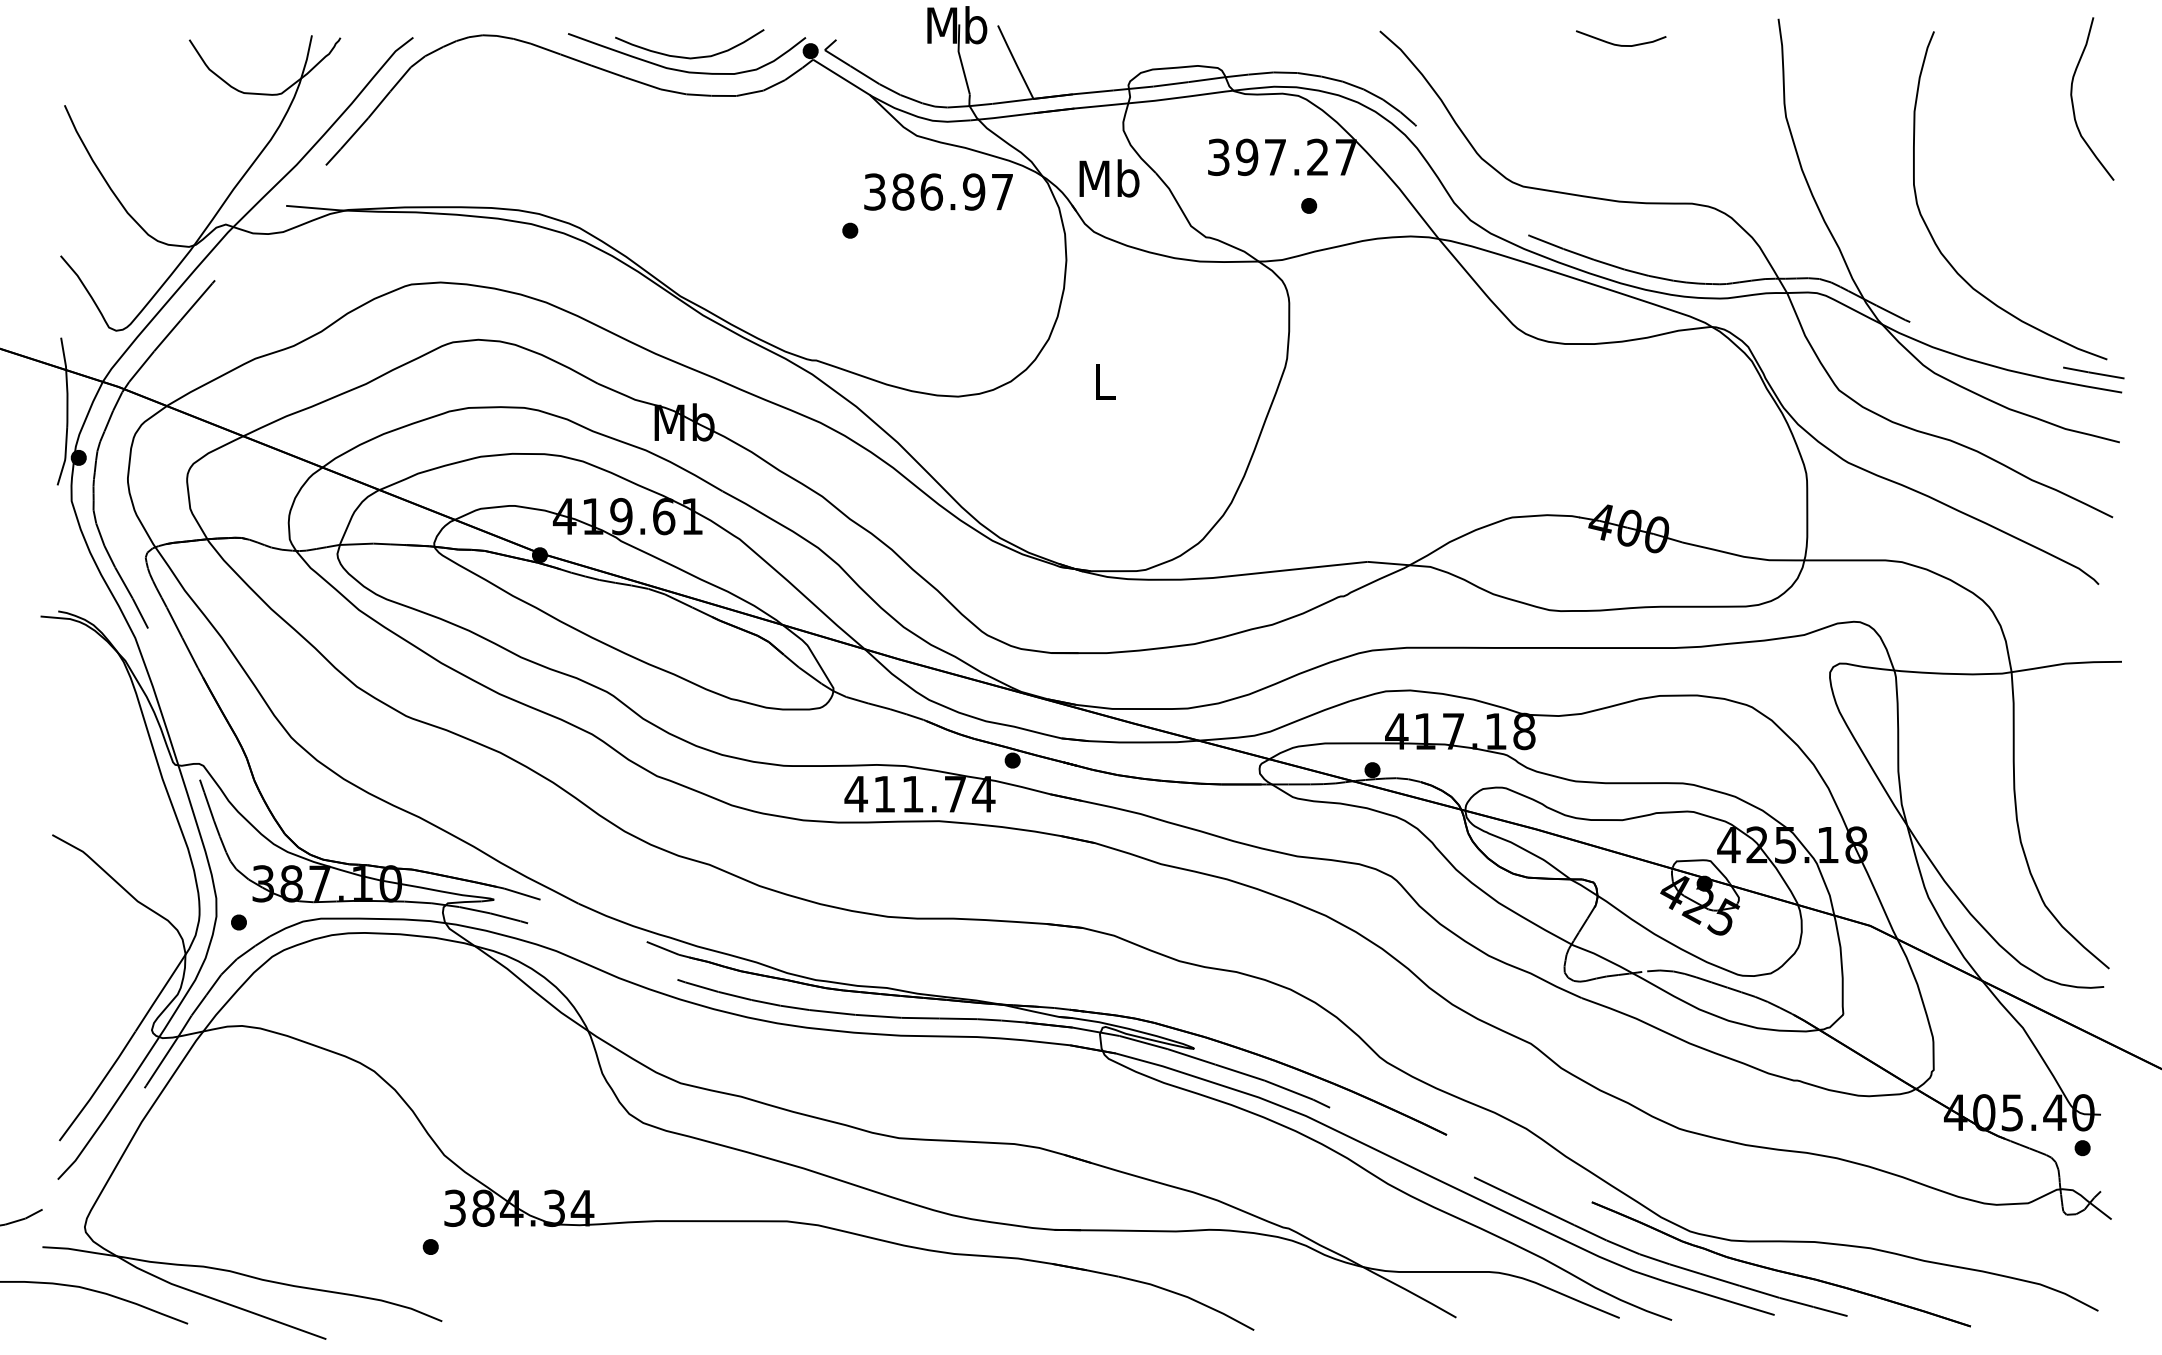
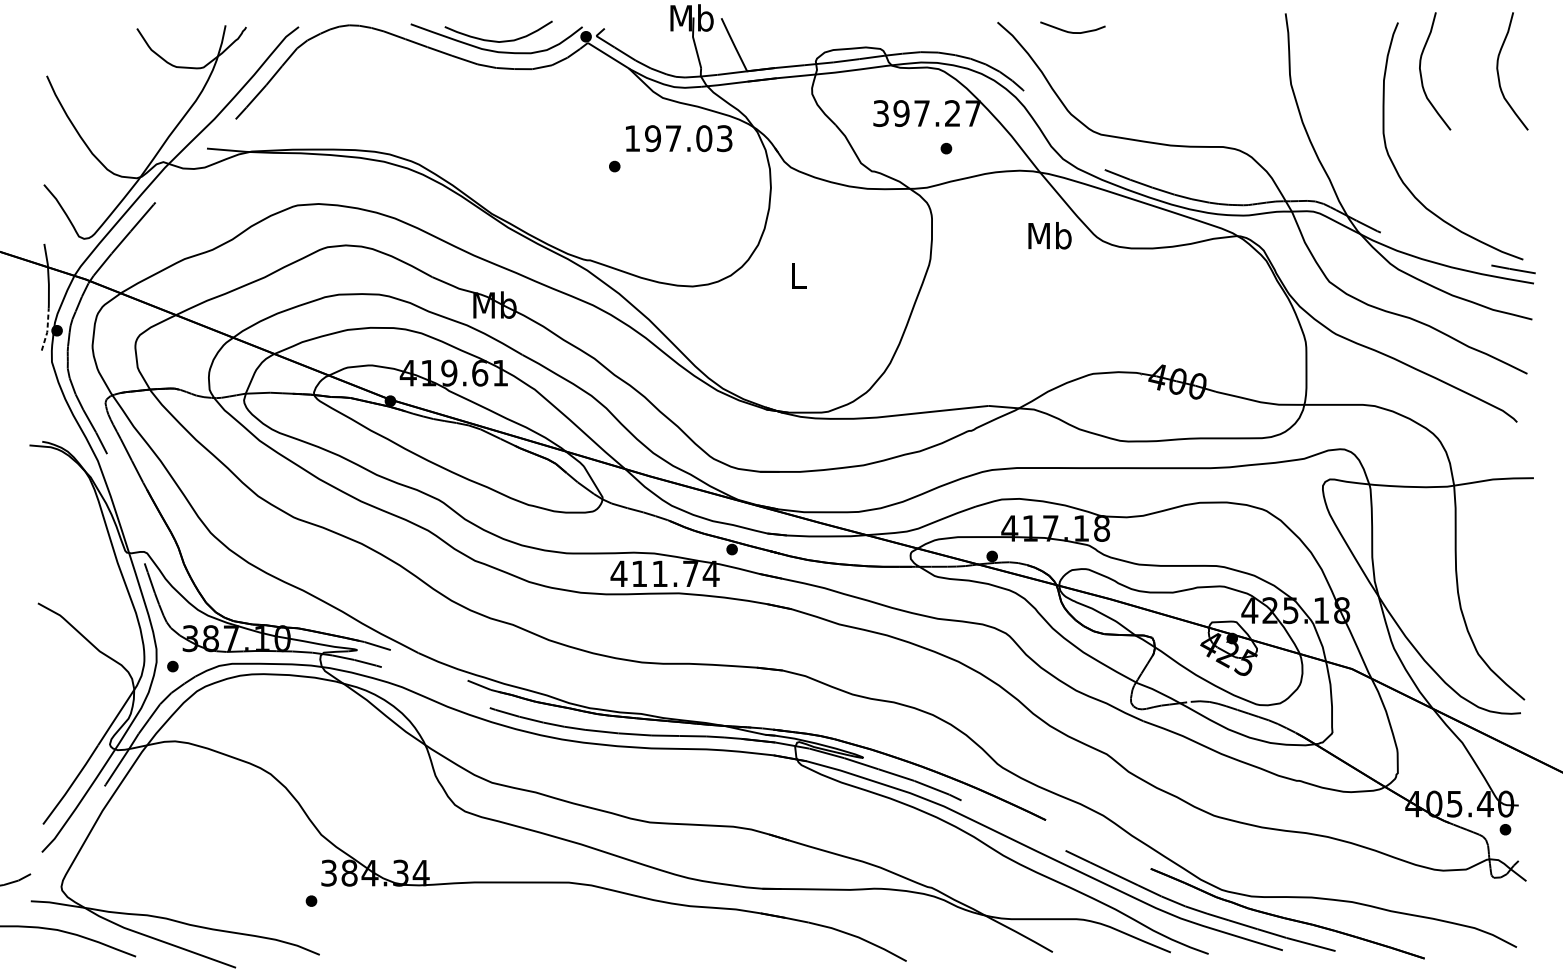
curve: (1620, 44) -> (1072, 31), moved
curve: (1966, 101) -> (1421, 73), added
text: (1109, 178) -> (1050, 235), moved
text: (938, 191) -> (678, 138), 386.97 -> 197.03
line: (65, 457) -> (47, 330), solid -> dashed

